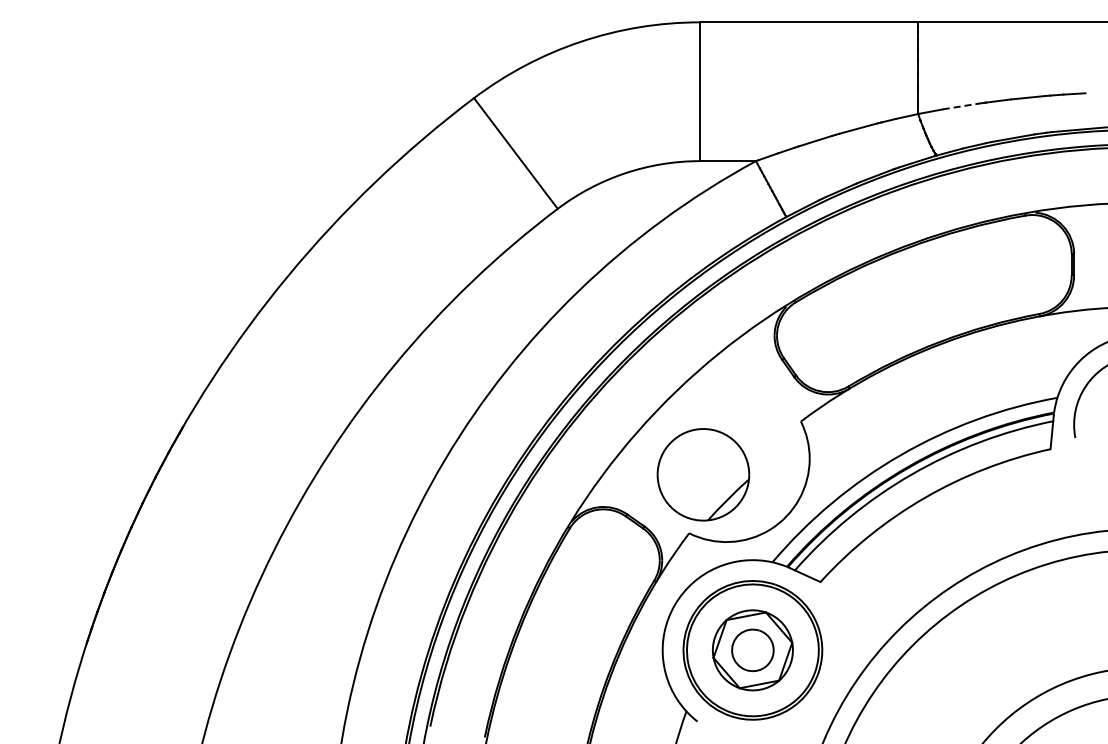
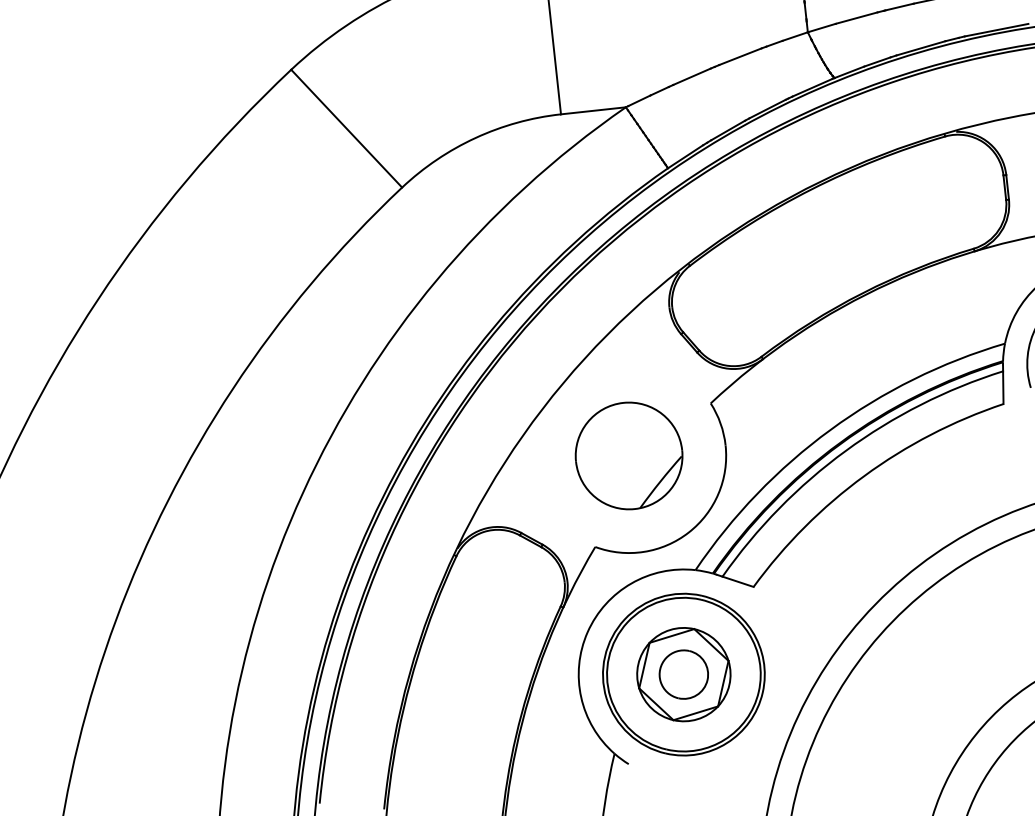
line: (961, 106) -> (857, 18), dashed -> solid
part: (703, 474) -> (629, 455), moved

